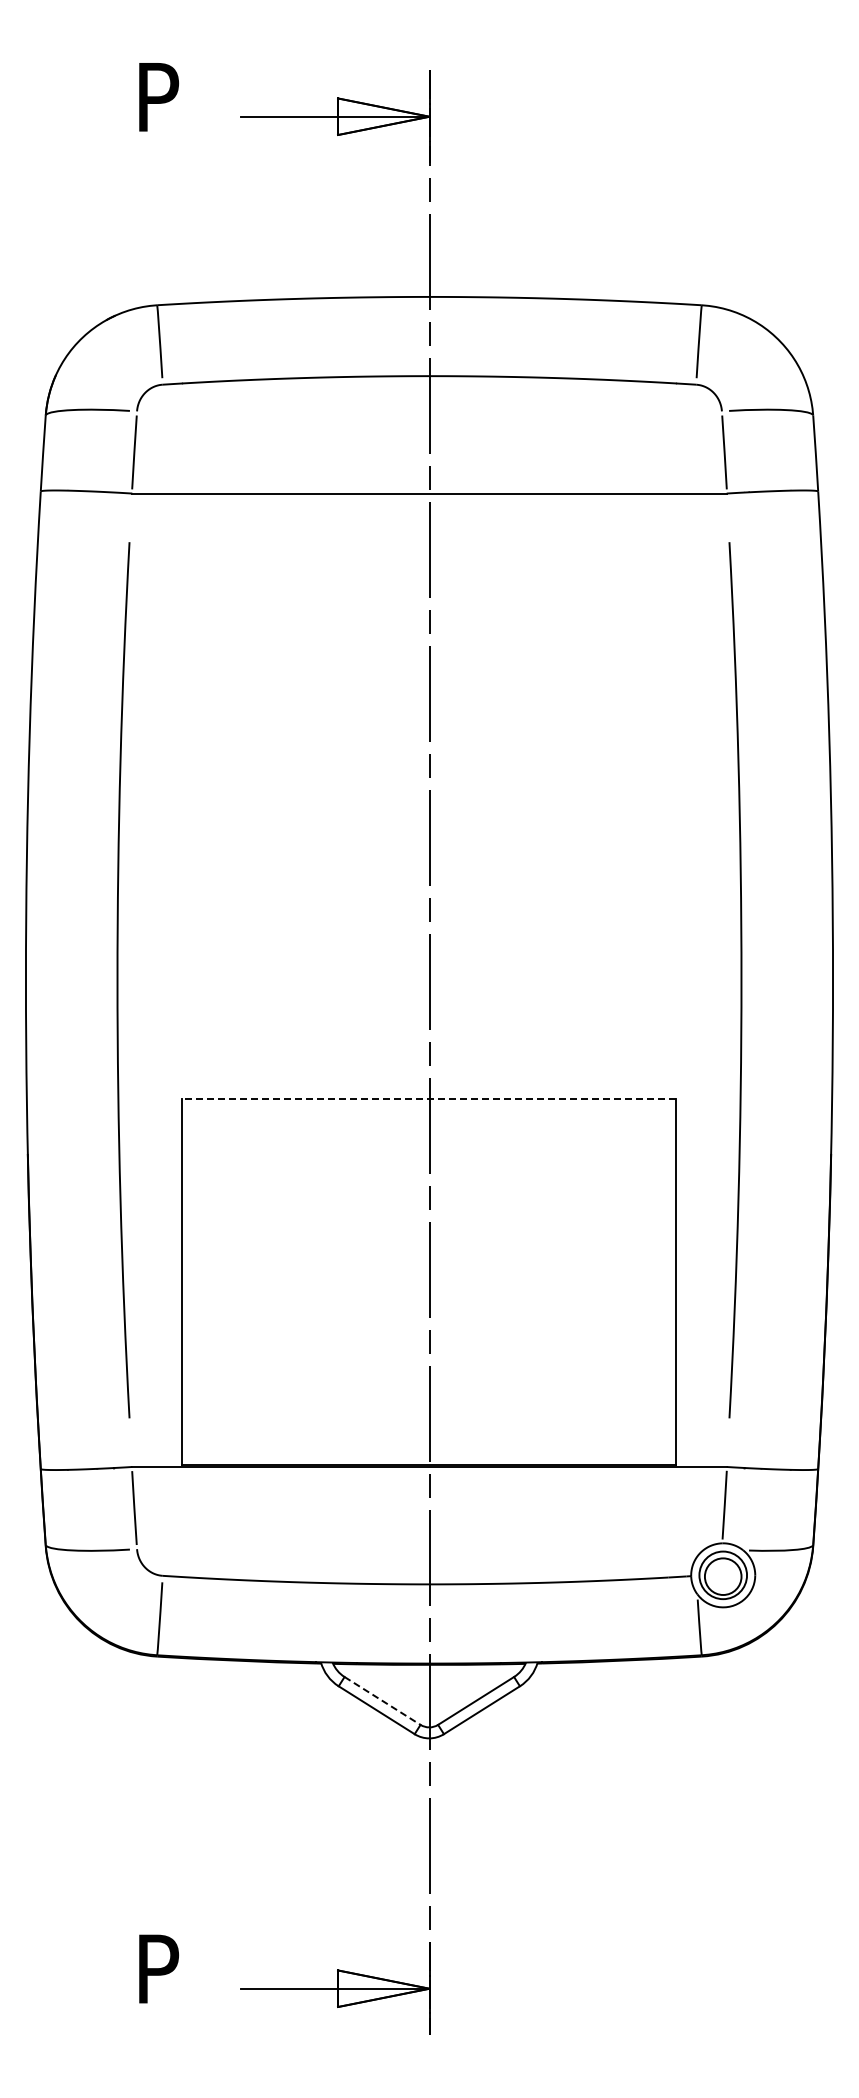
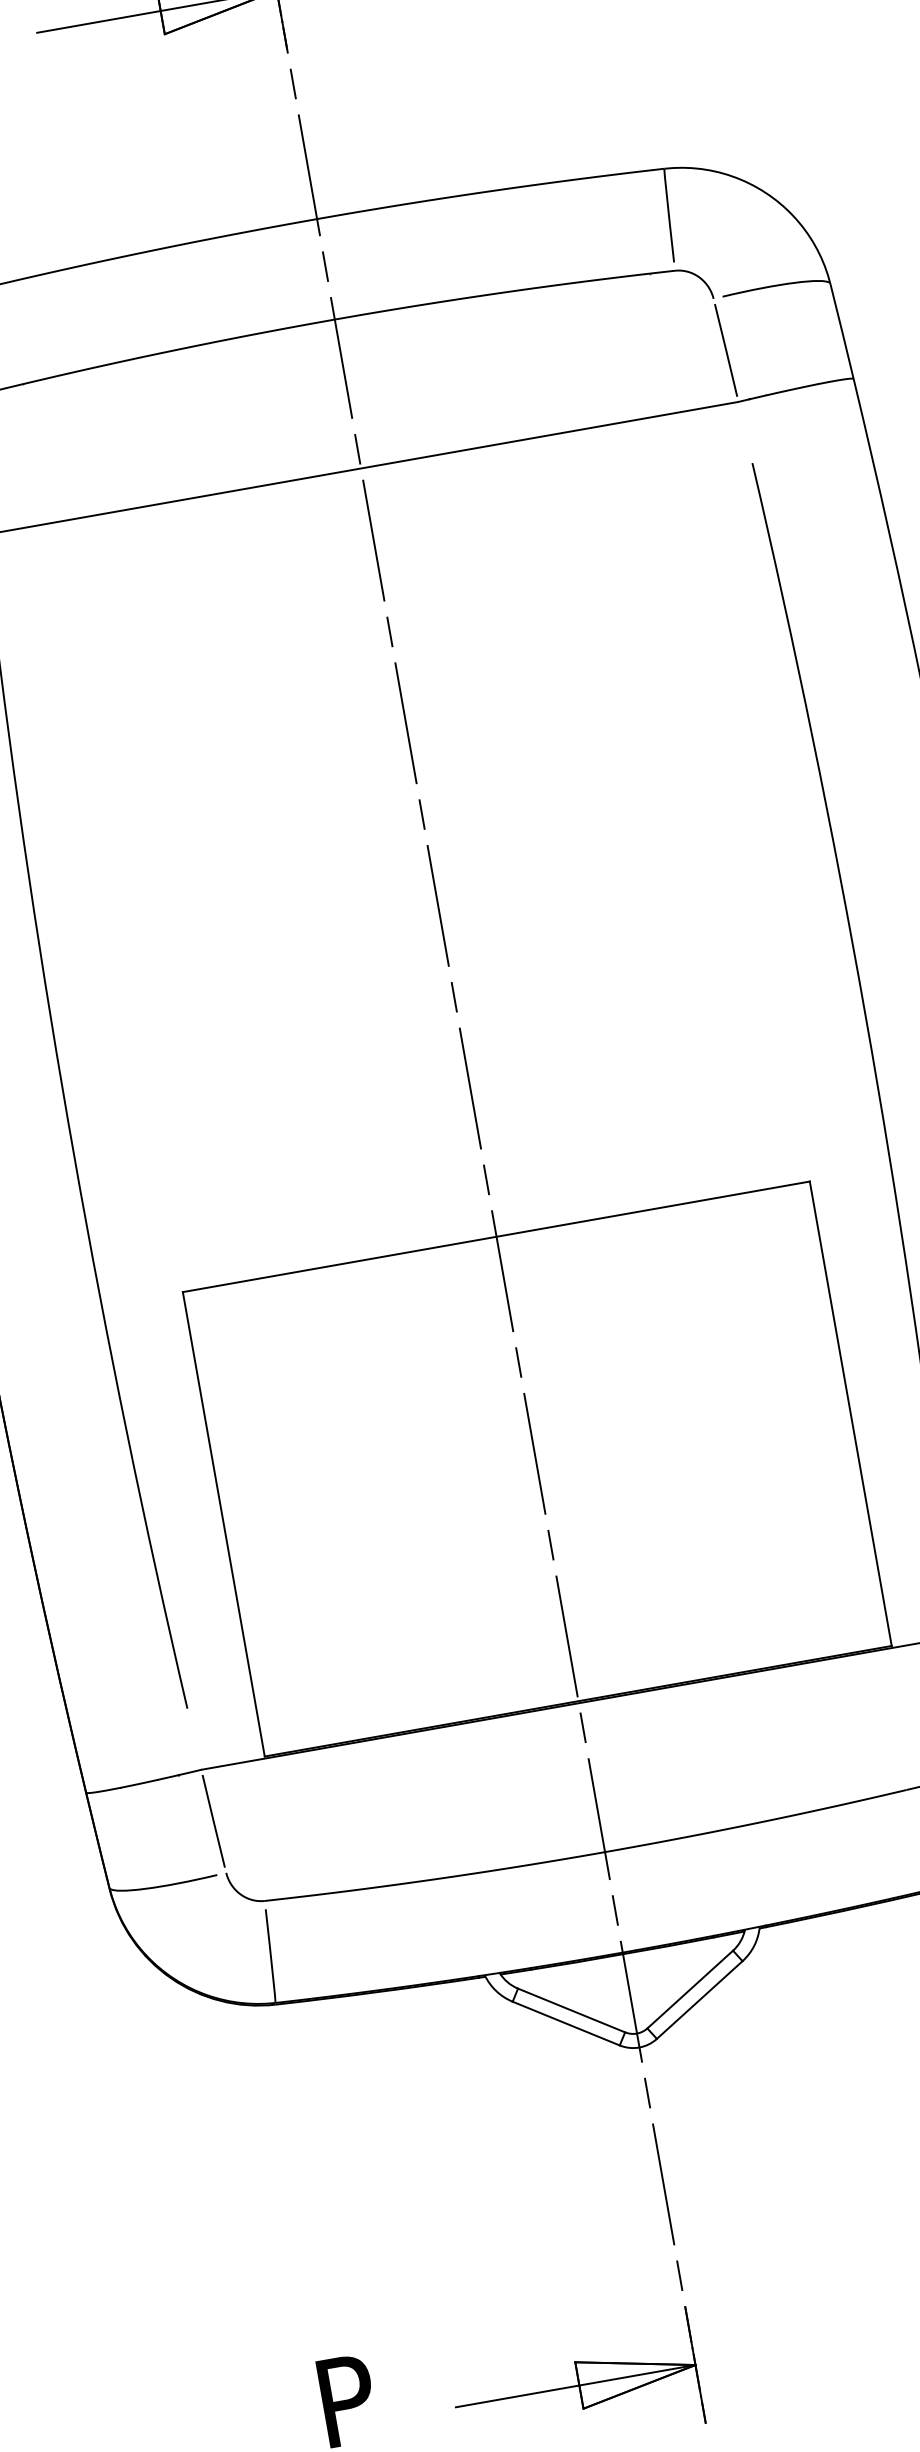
line: (428, 1099) -> (495, 1237), dashed -> solid
line: (382, 1700) -> (571, 2009), dashed -> solid

